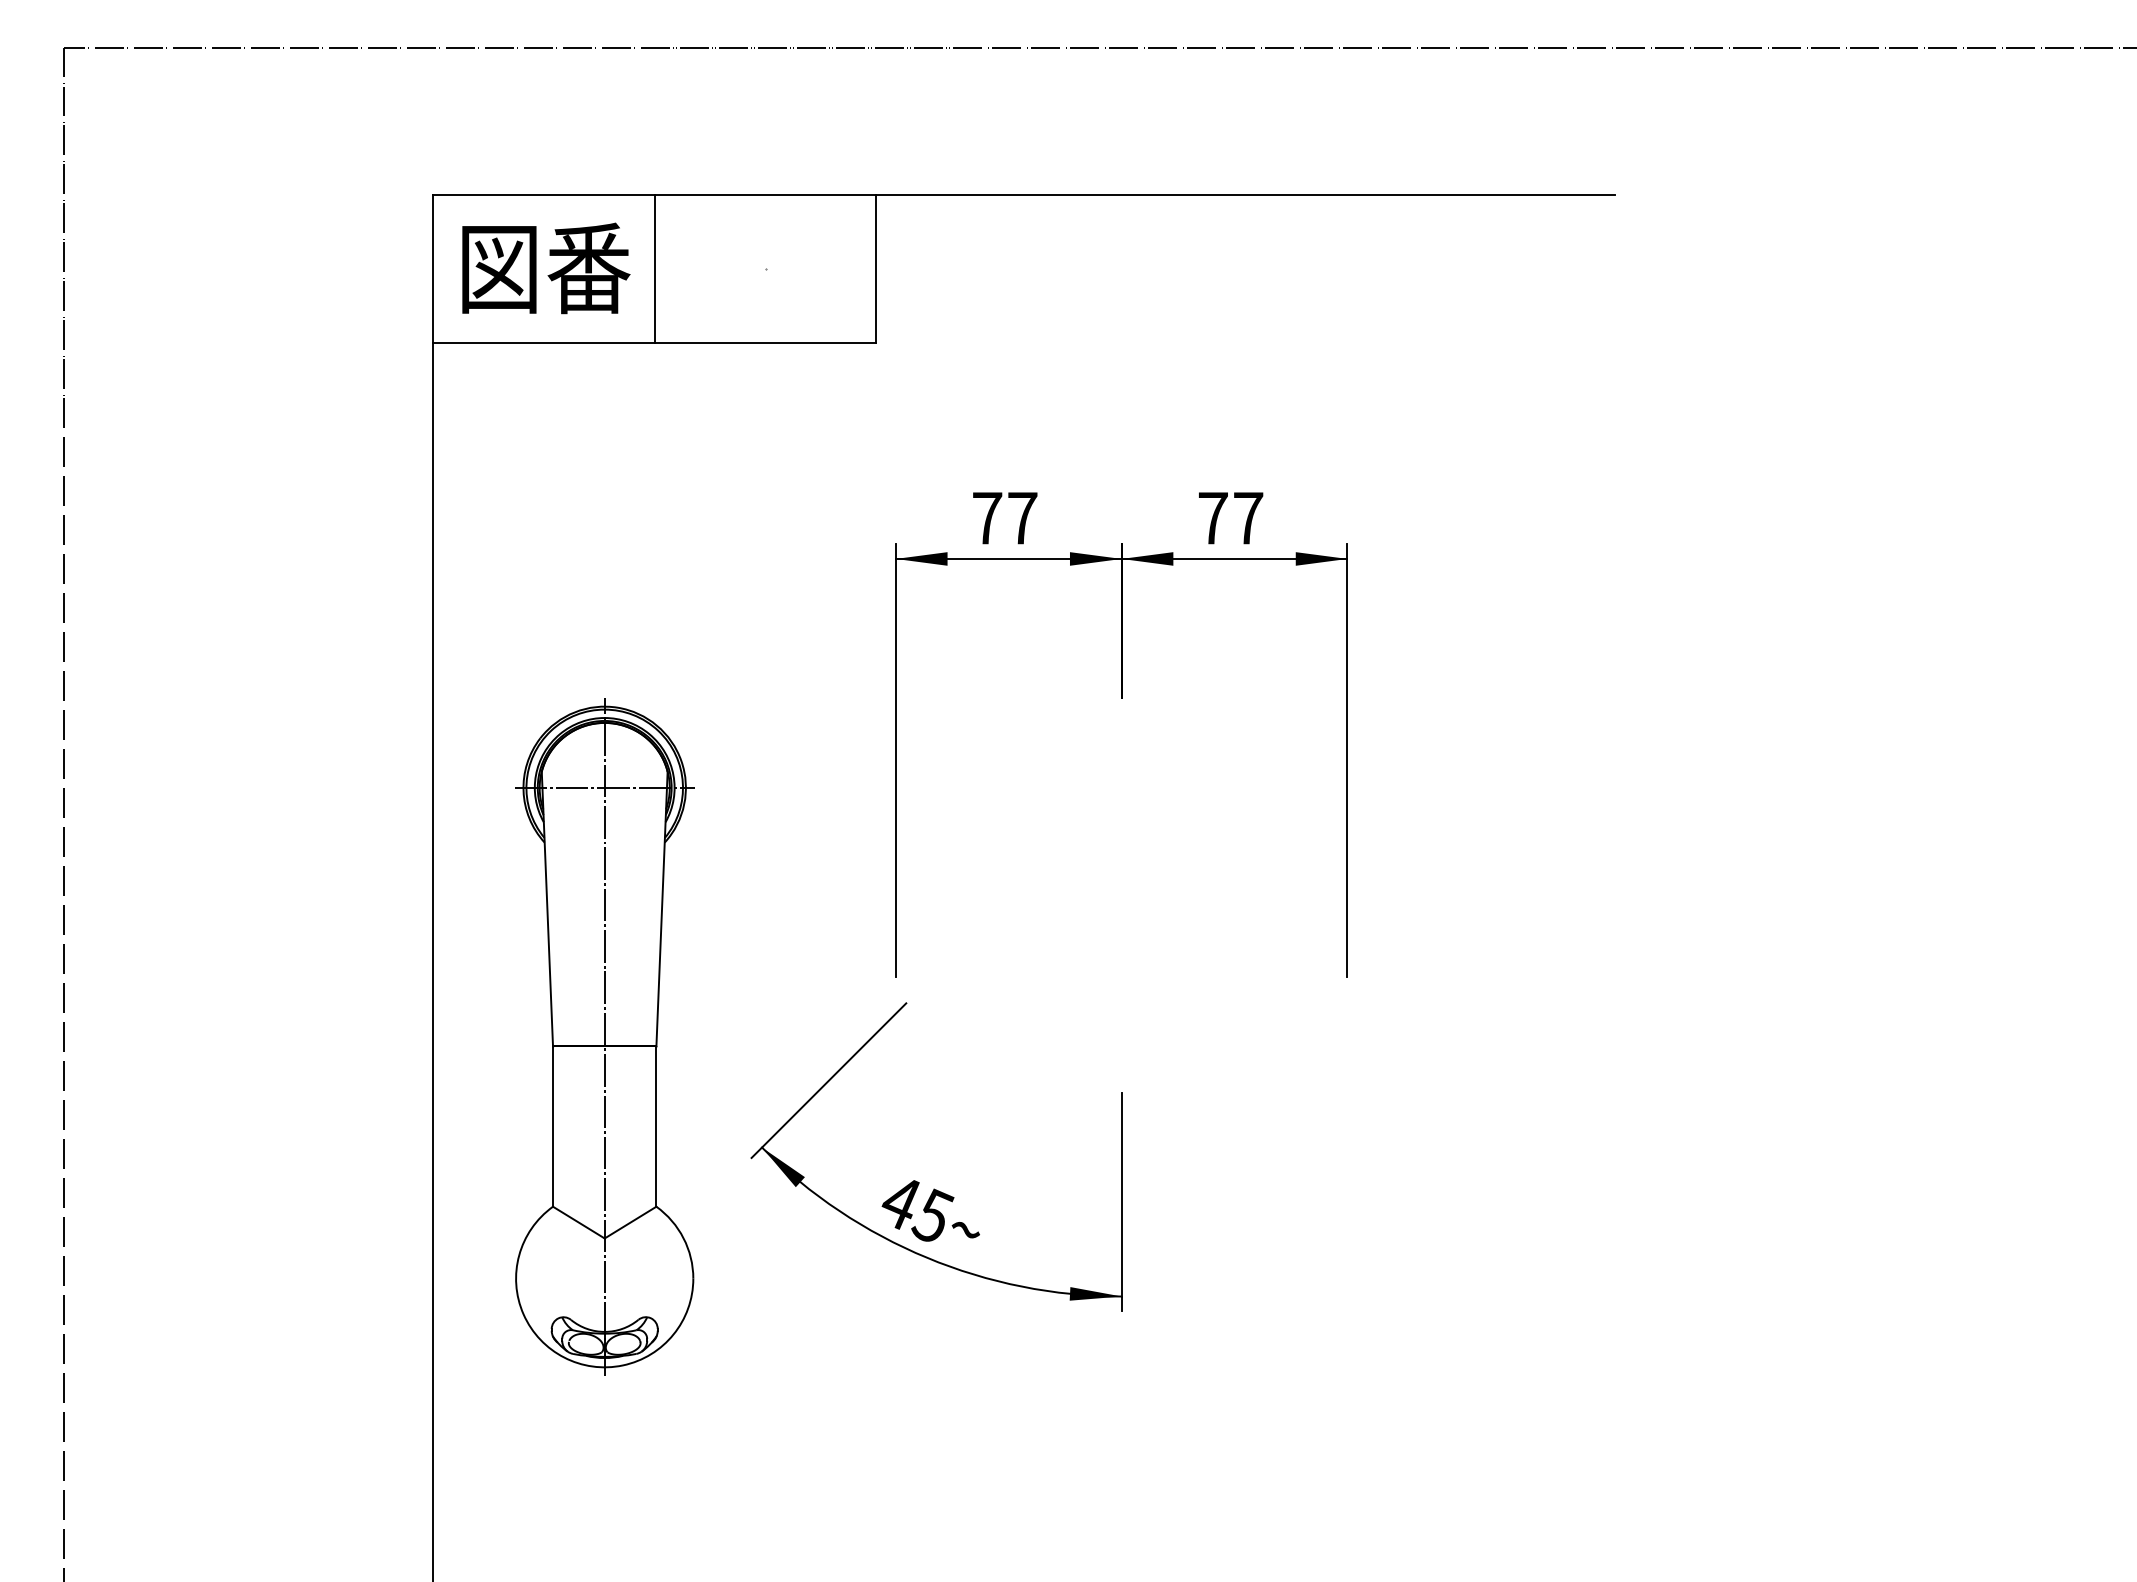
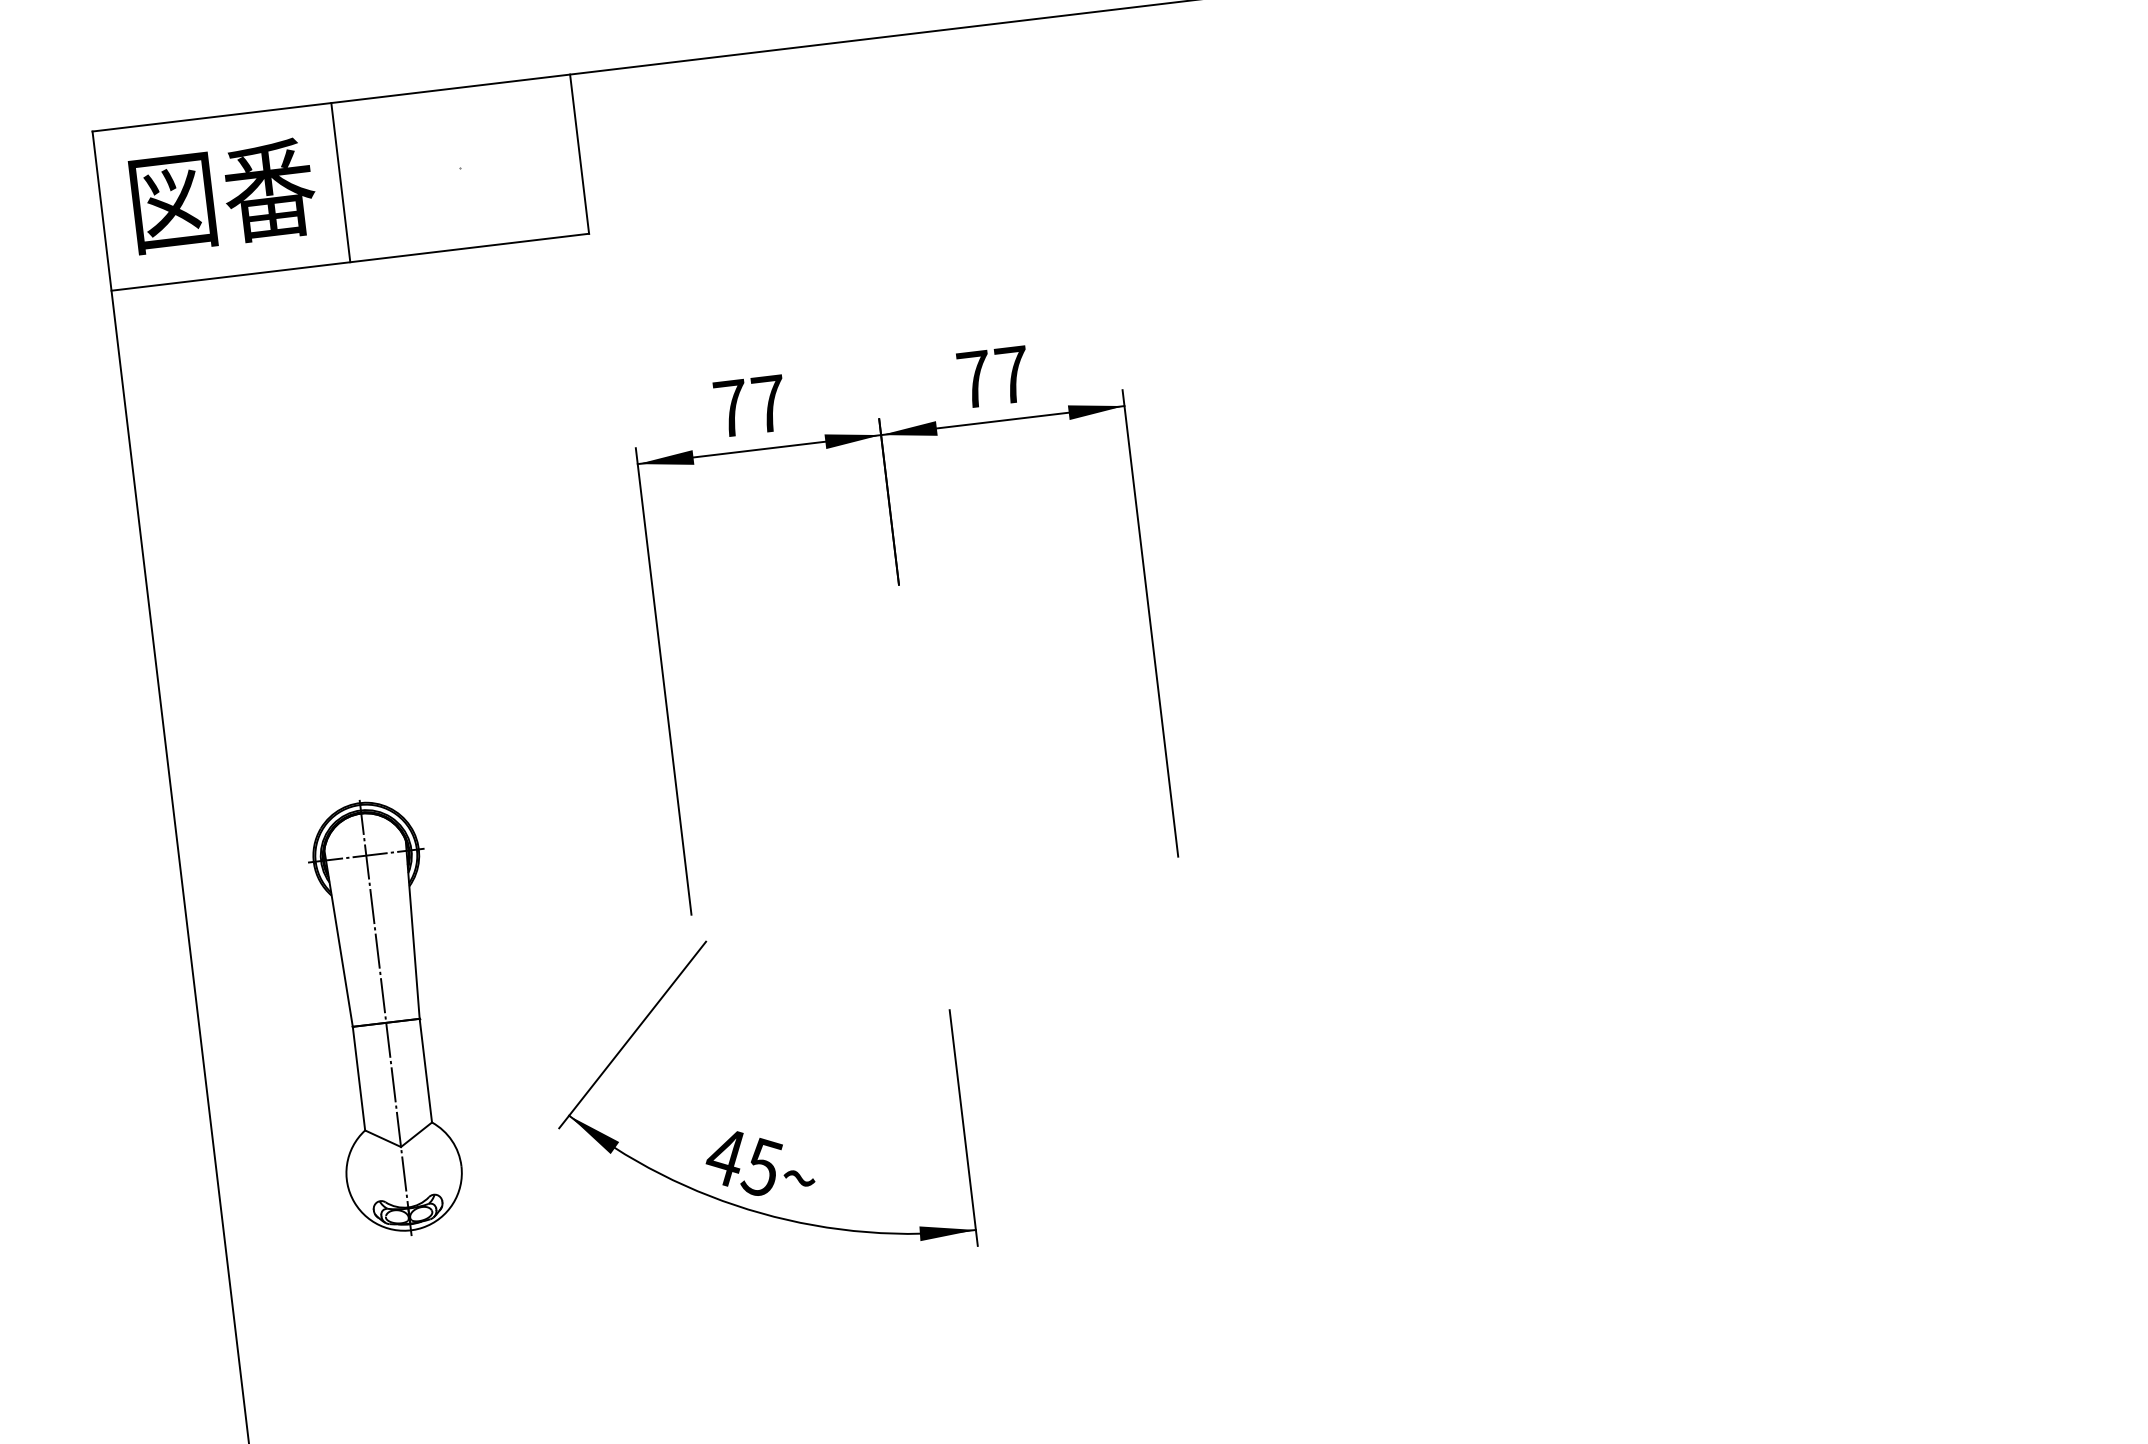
part: (604, 1036) -> (385, 1016), size x0.6

